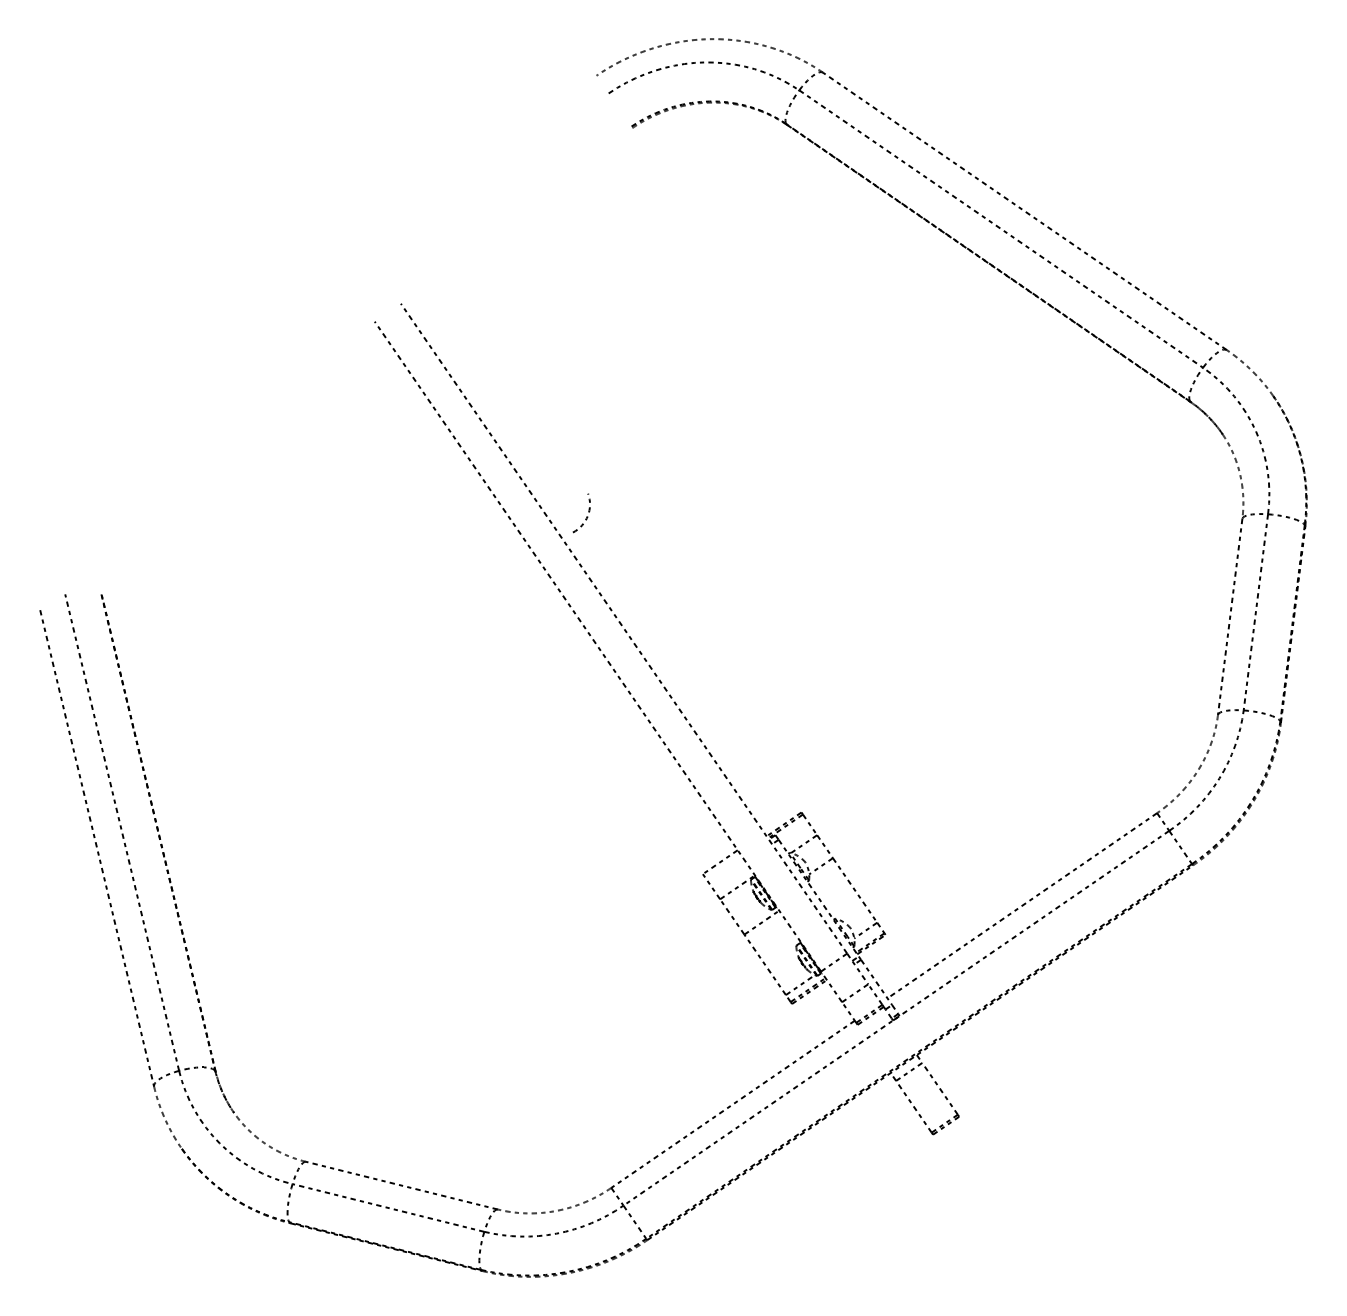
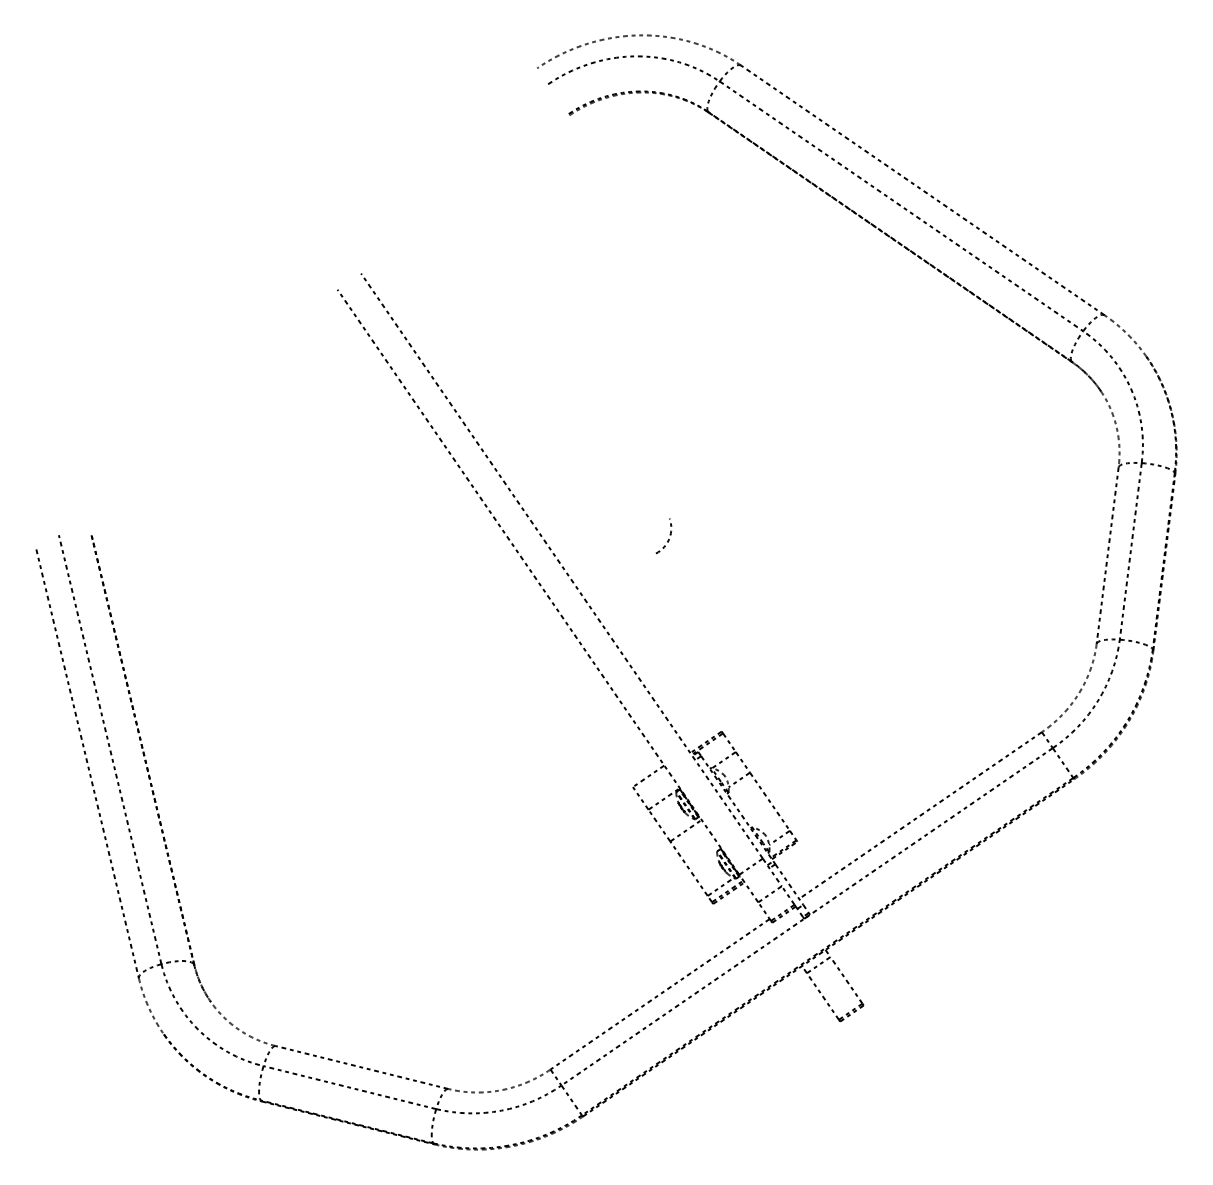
arc: (586, 515) -> (668, 538), moved

